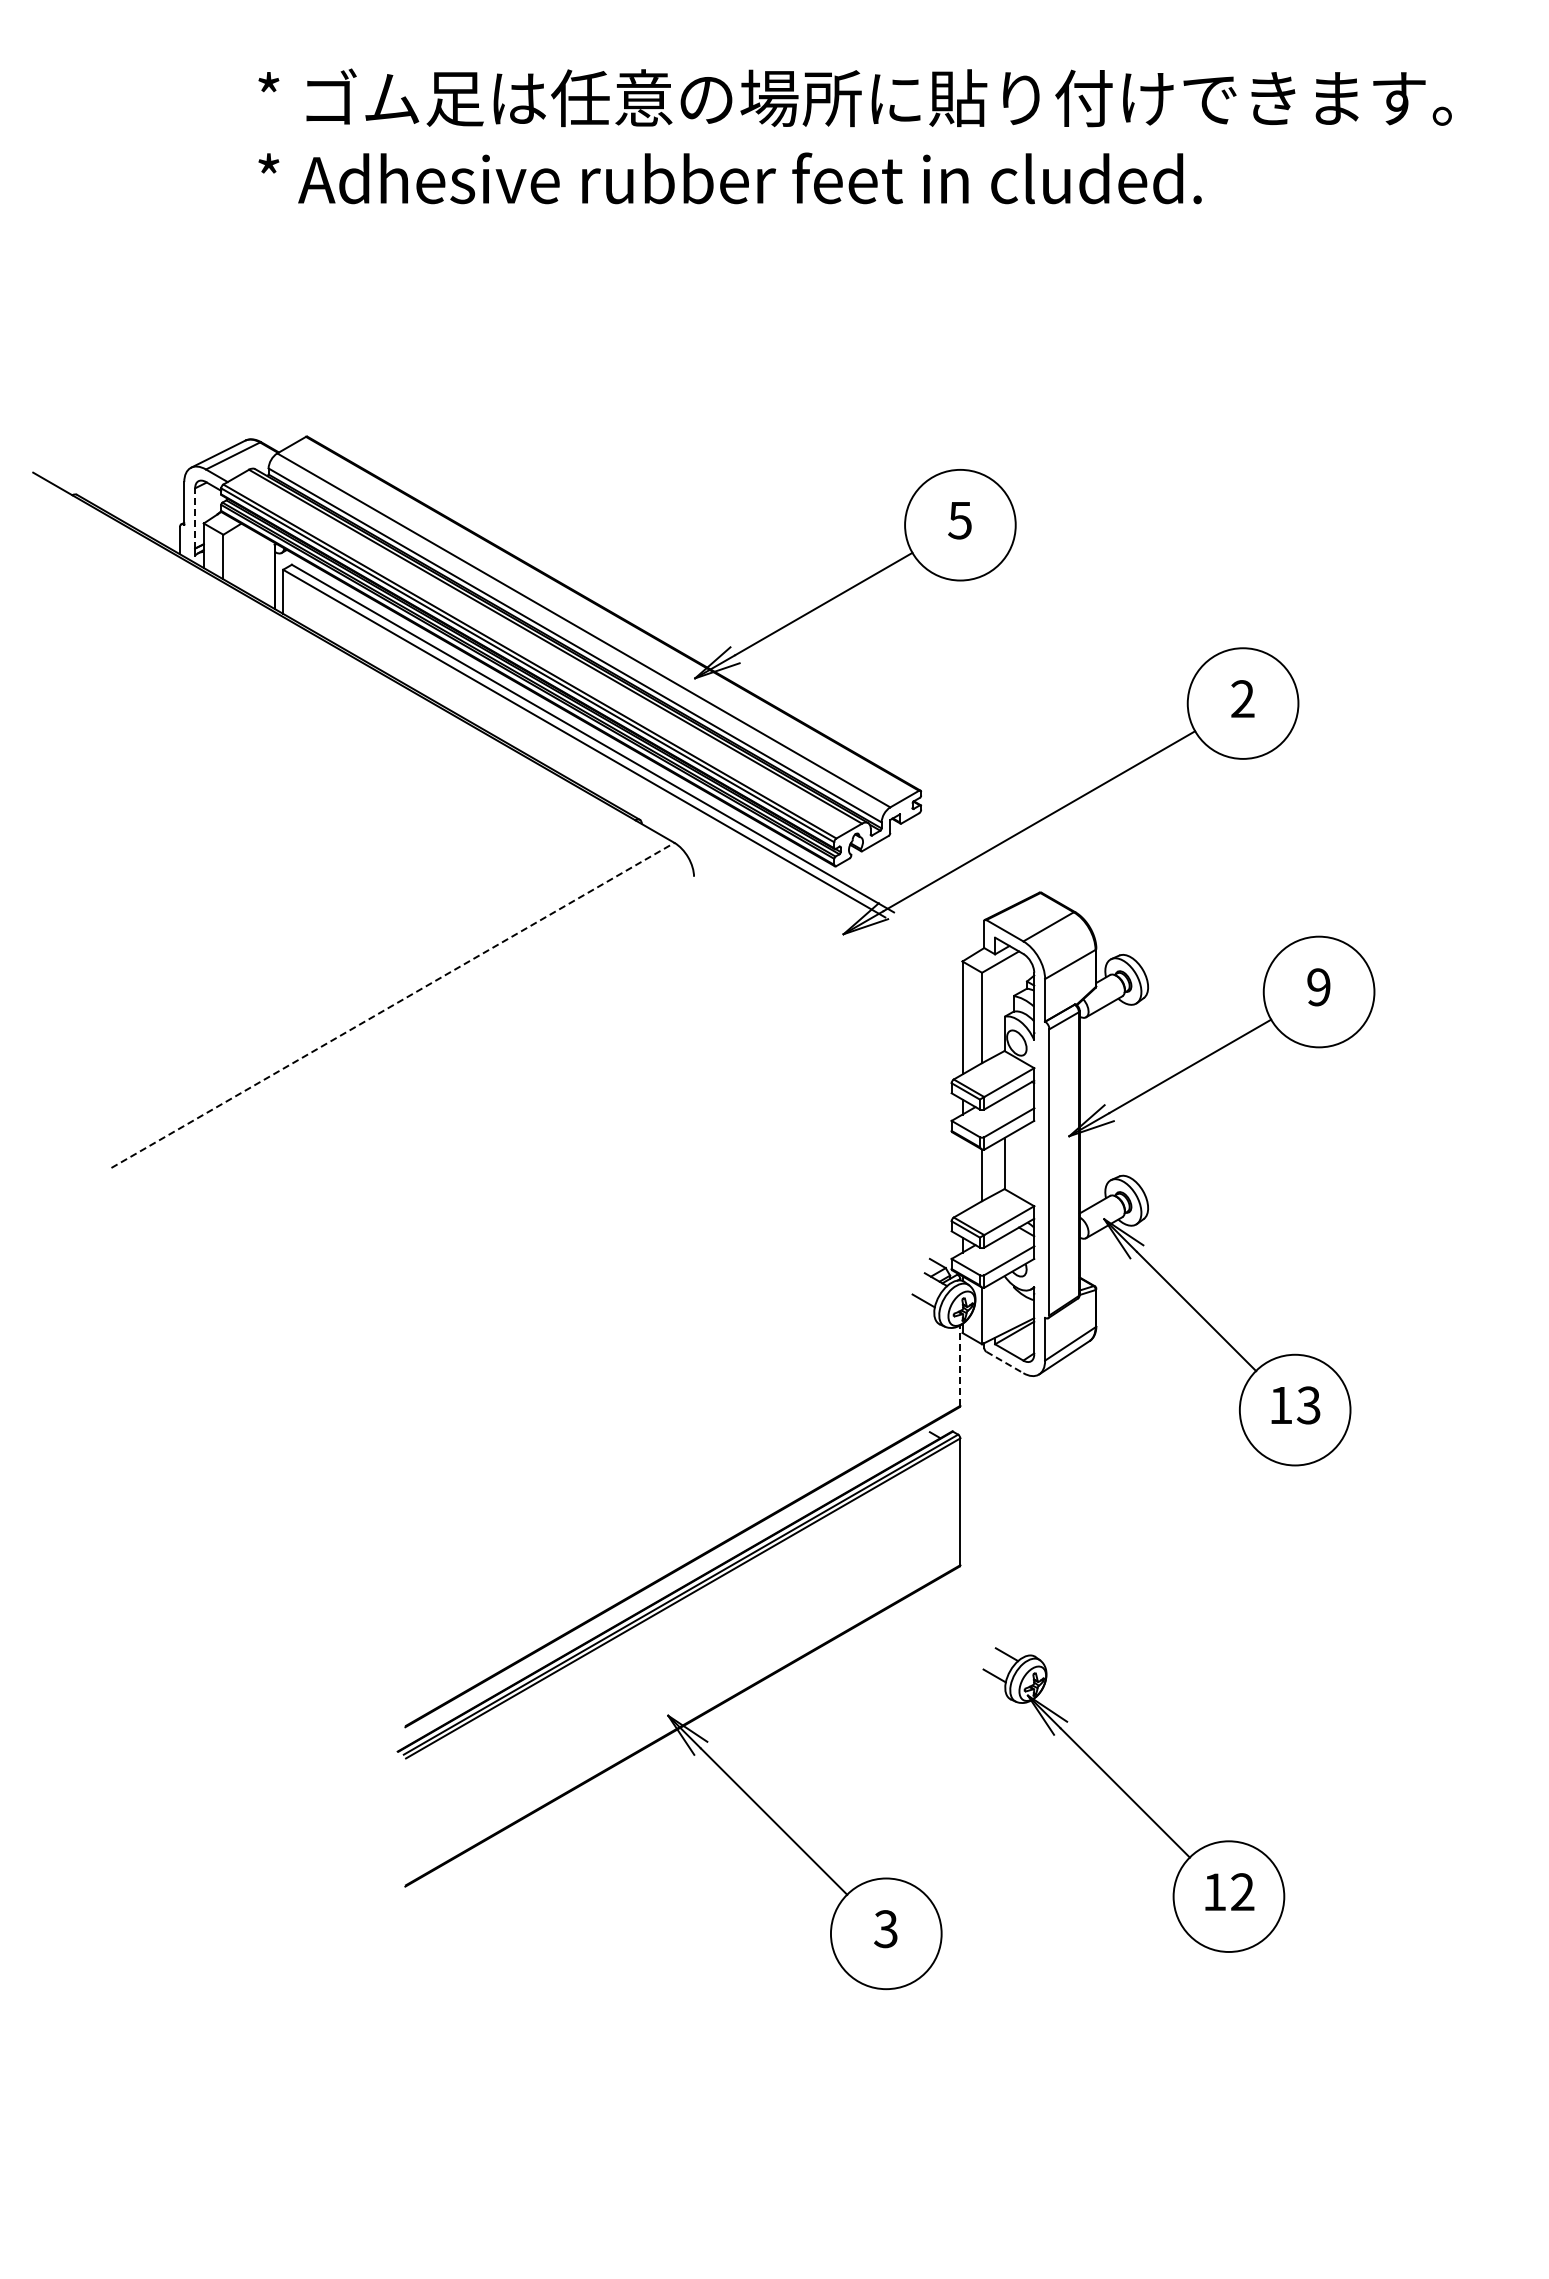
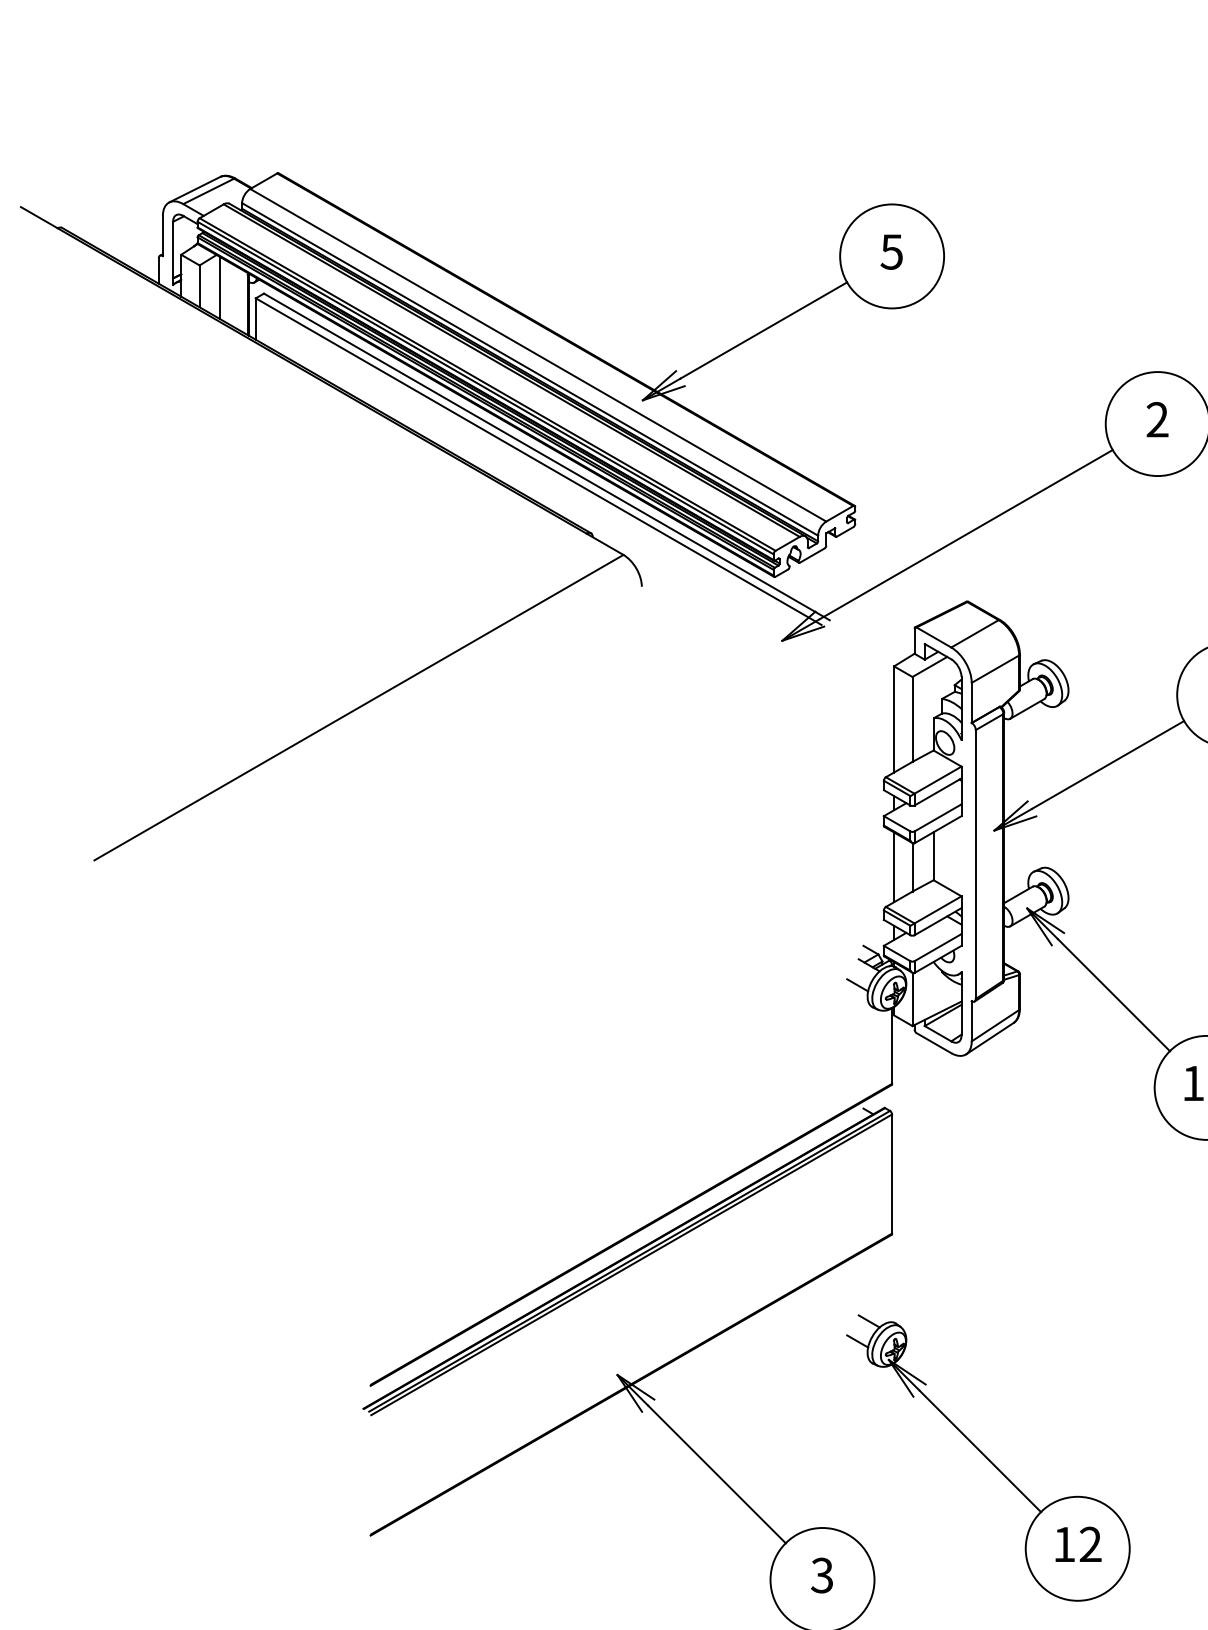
line: (195, 517) -> (173, 249), dashed -> solid
line: (245, 558) -> (220, 287), added
line: (393, 1005) -> (359, 707), dashed -> solid
line: (962, 1175) -> (894, 867), added
line: (1005, 1362) -> (934, 1043), dashed -> solid
line: (960, 1365) -> (892, 1045), dashed -> solid
part: (1133, 1799) -> (988, 1457), moved

